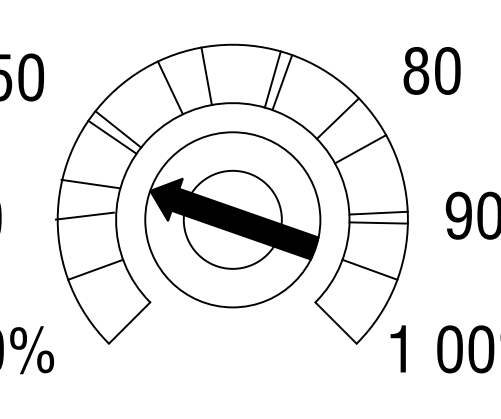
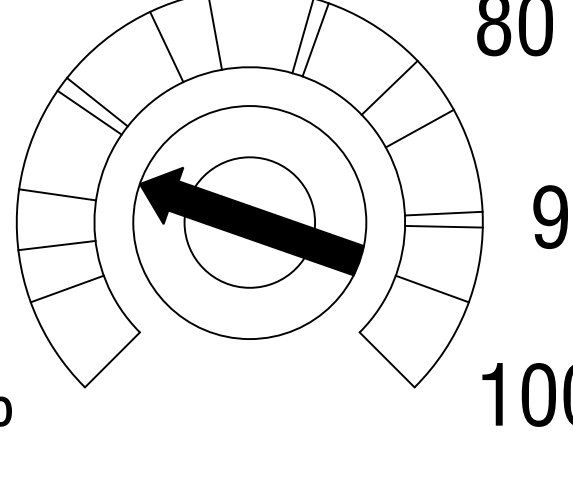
line: (90, 183) -> (57, 194), moved
line: (84, 215) -> (56, 244), moved
part: (397, 348) -> (491, 393), moved

